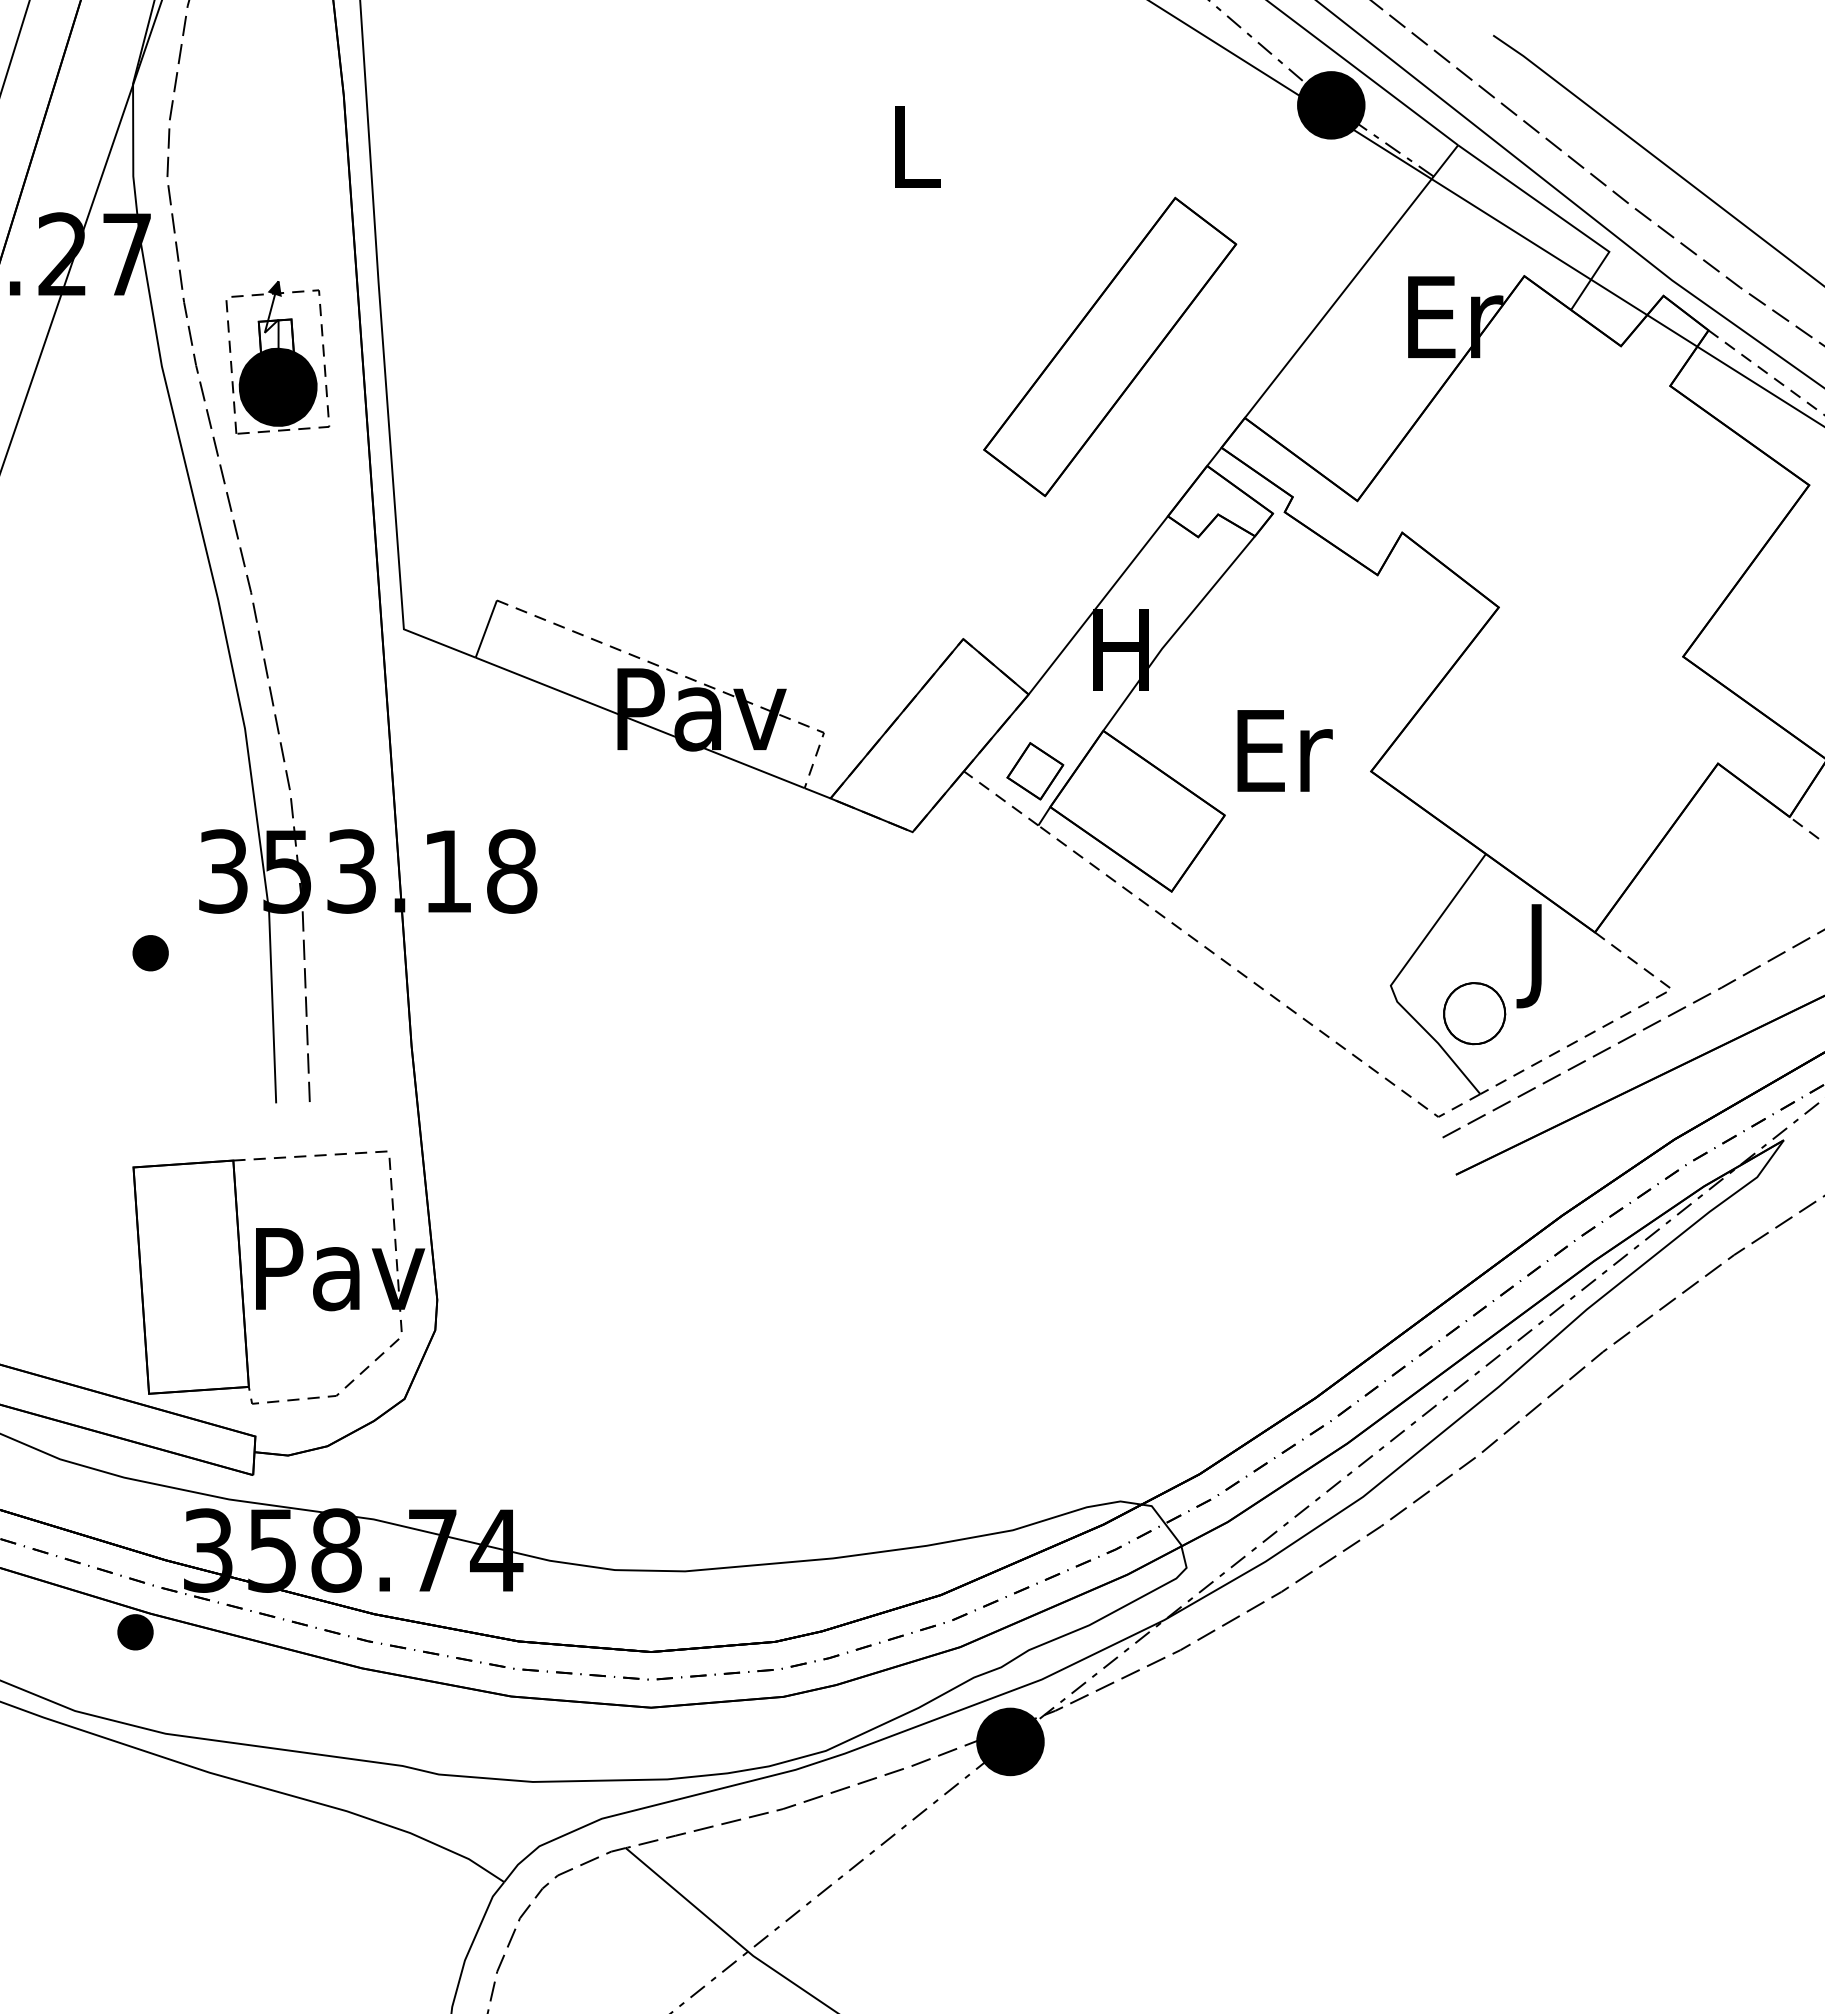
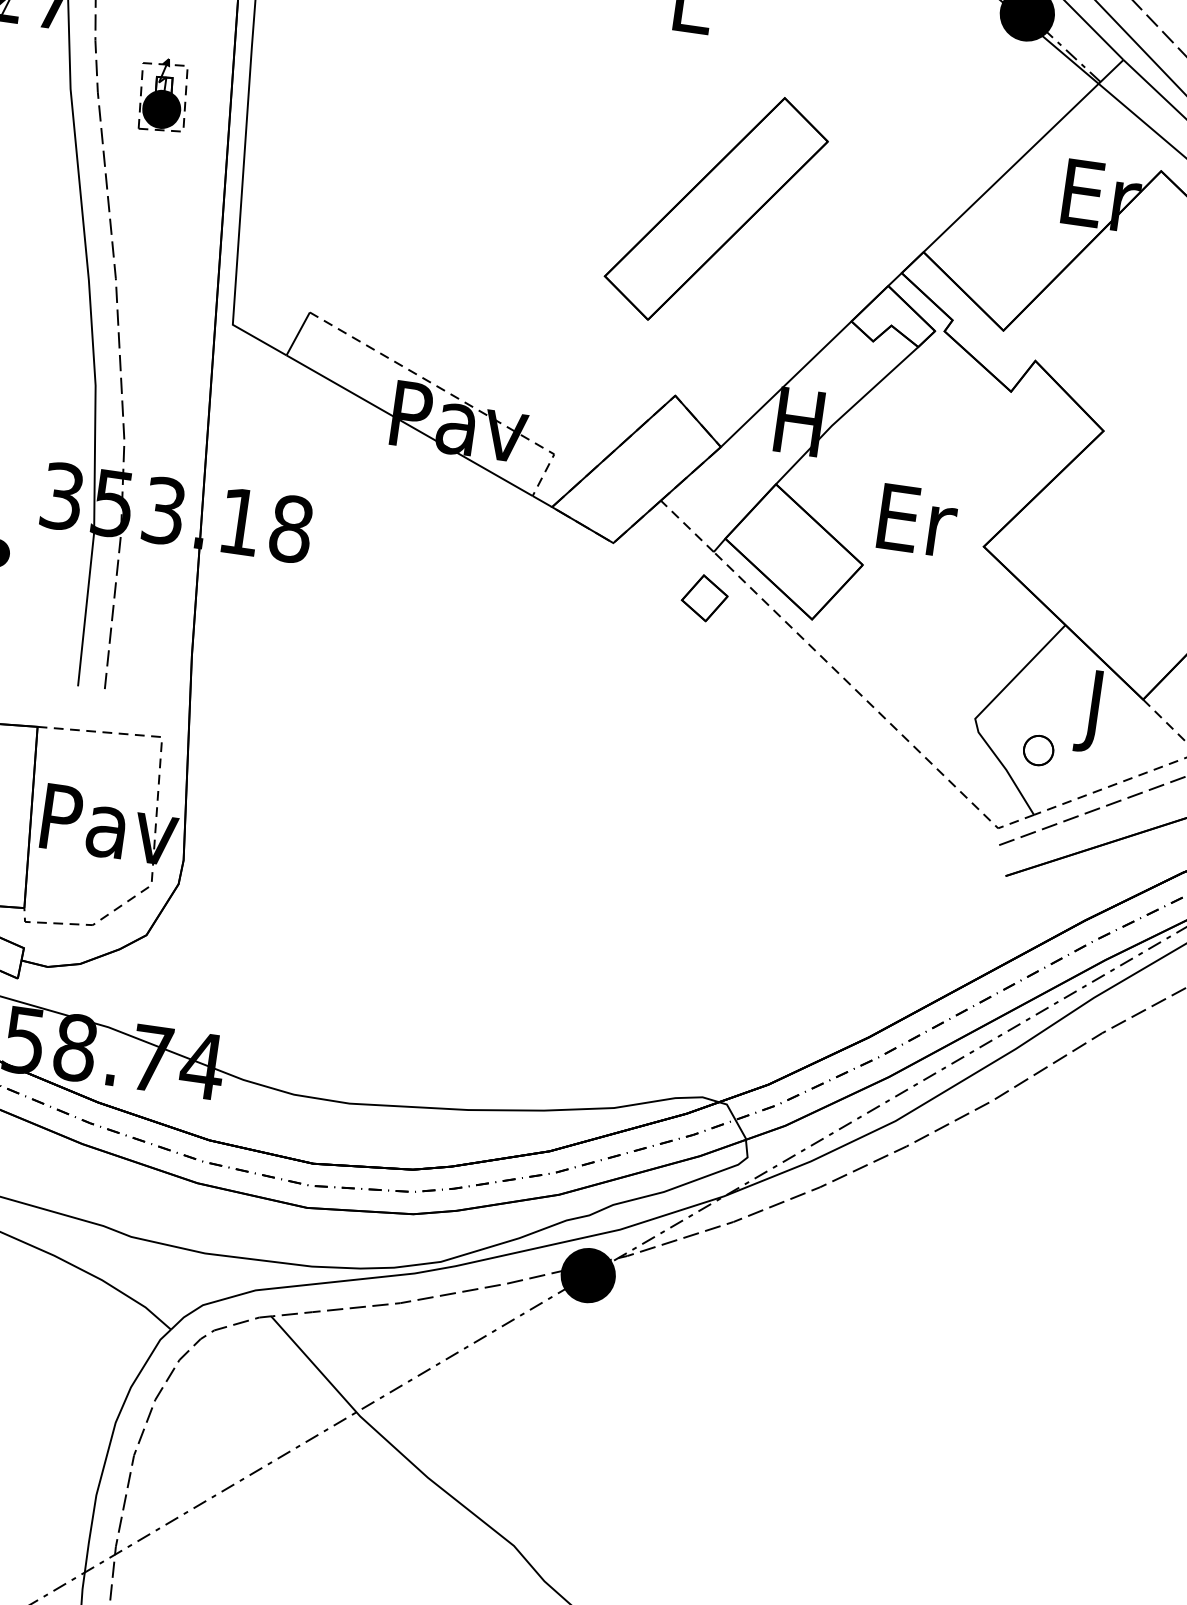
part: (1110, 346) -> (716, 208), moved
part: (277, 357) -> (163, 95), size x0.6
part: (1035, 771) -> (704, 598), moved
part: (1474, 1013) -> (1038, 750), size x0.6

